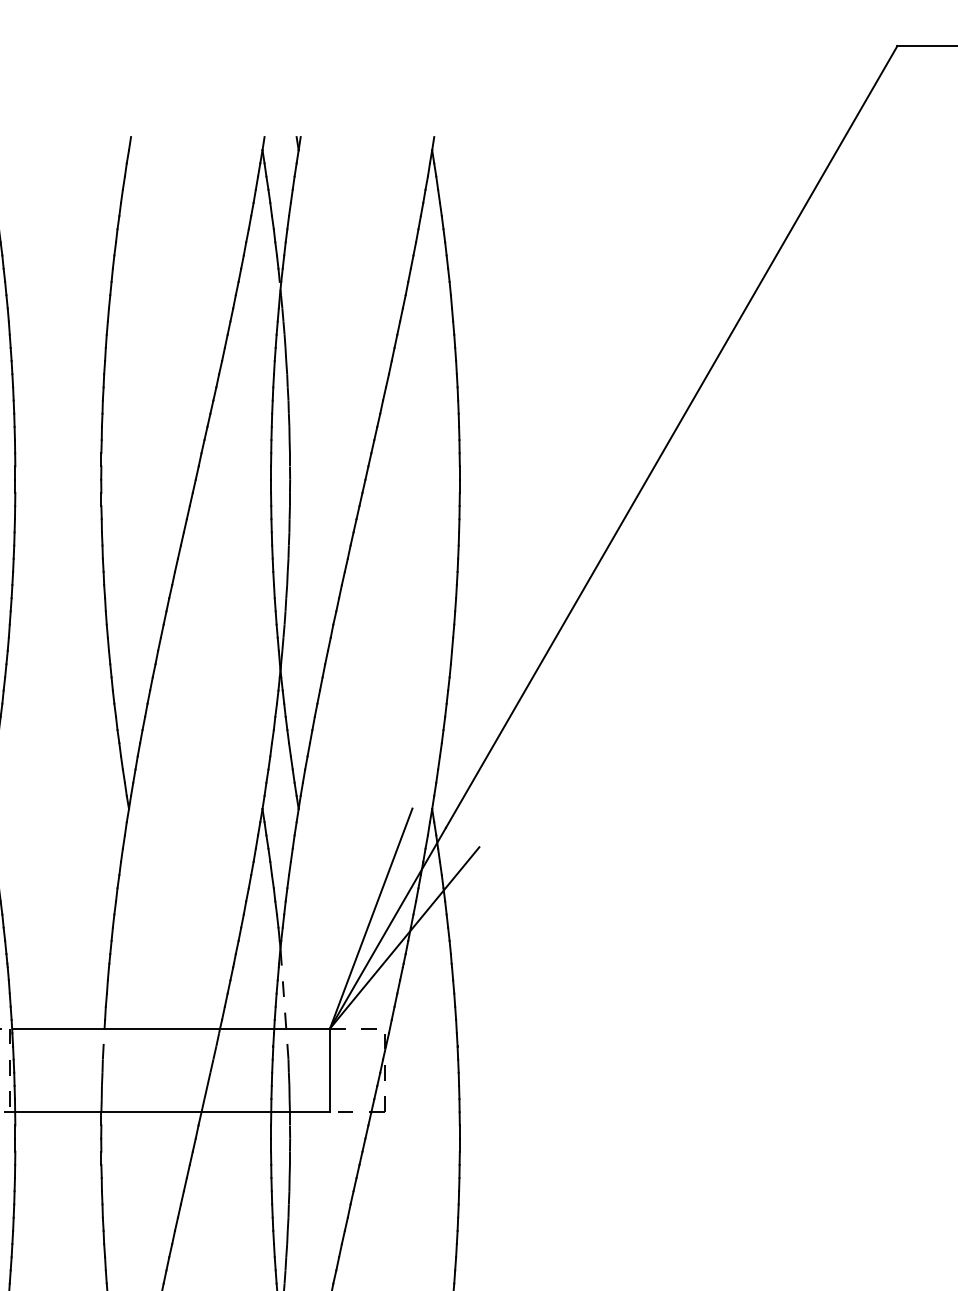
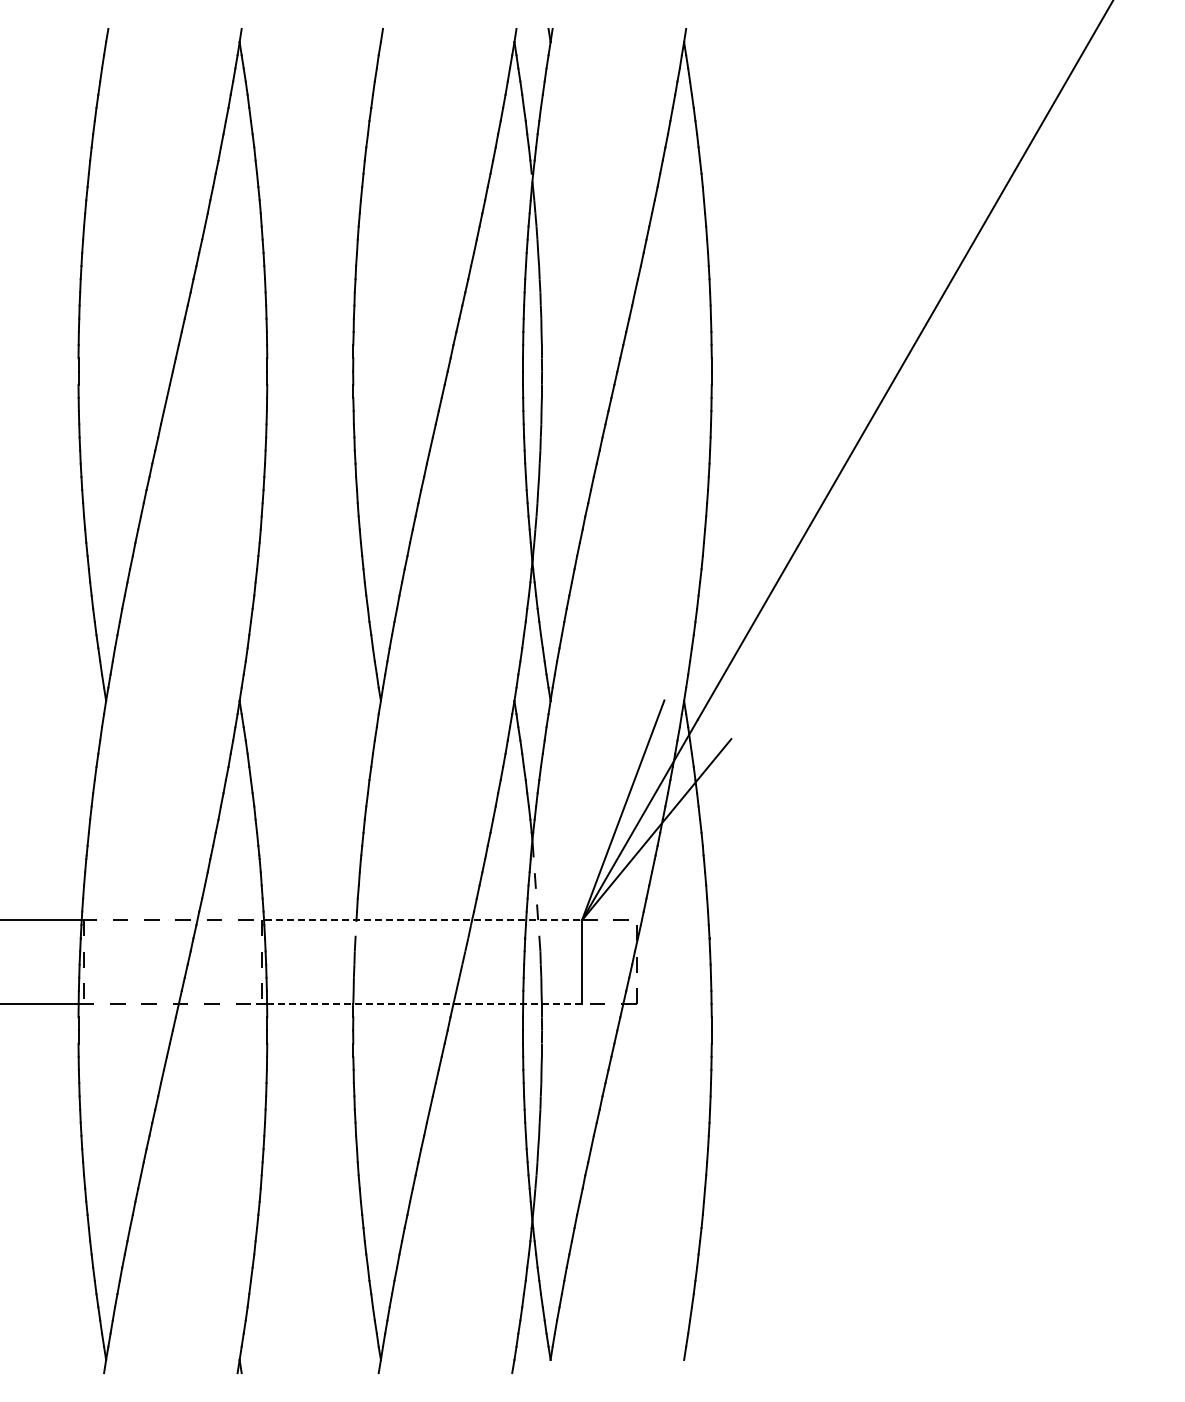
line: (171, 1028) -> (423, 920), solid -> dashed
line: (172, 1111) -> (424, 1003), solid -> dashed

